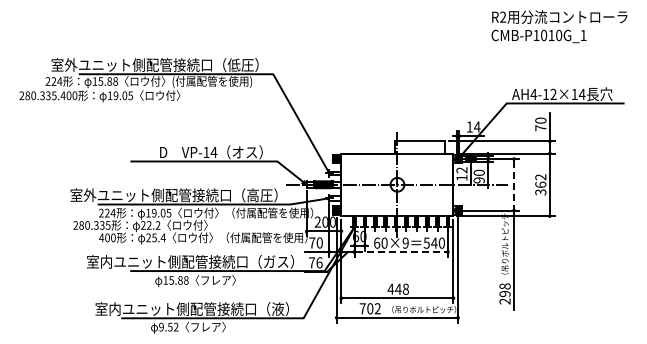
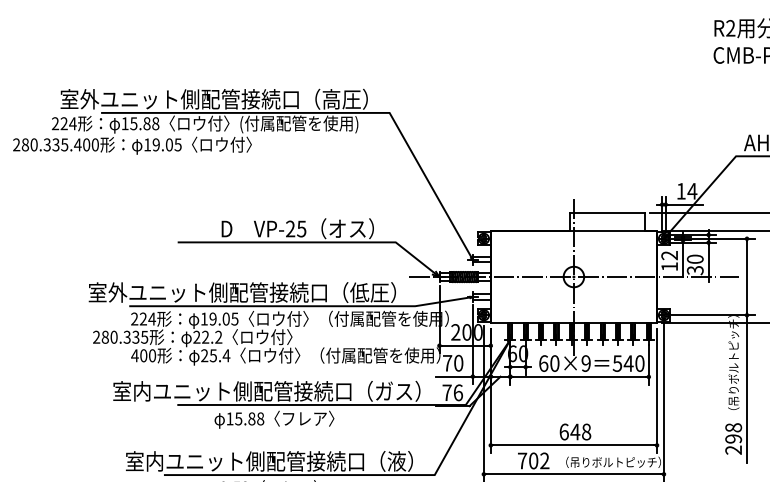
text: (233, 64) -> (330, 98), 室外ユニット側配管接続口（低圧） -> 室外ユニット側配管接続口（高圧）
text: (210, 152) -> (296, 229), VP-14 -> VP-25
text: (478, 180) -> (694, 270), 90 -> 30
line: (514, 185) -> (747, 278), dashed -> solid
text: (252, 195) -> (358, 292), 室外ユニット側配管接続口（高圧） -> 室外ユニット側配管接続口（低圧）
line: (401, 252) -> (579, 377), dashed -> solid
text: (390, 288) -> (563, 430), 448 -> 648

